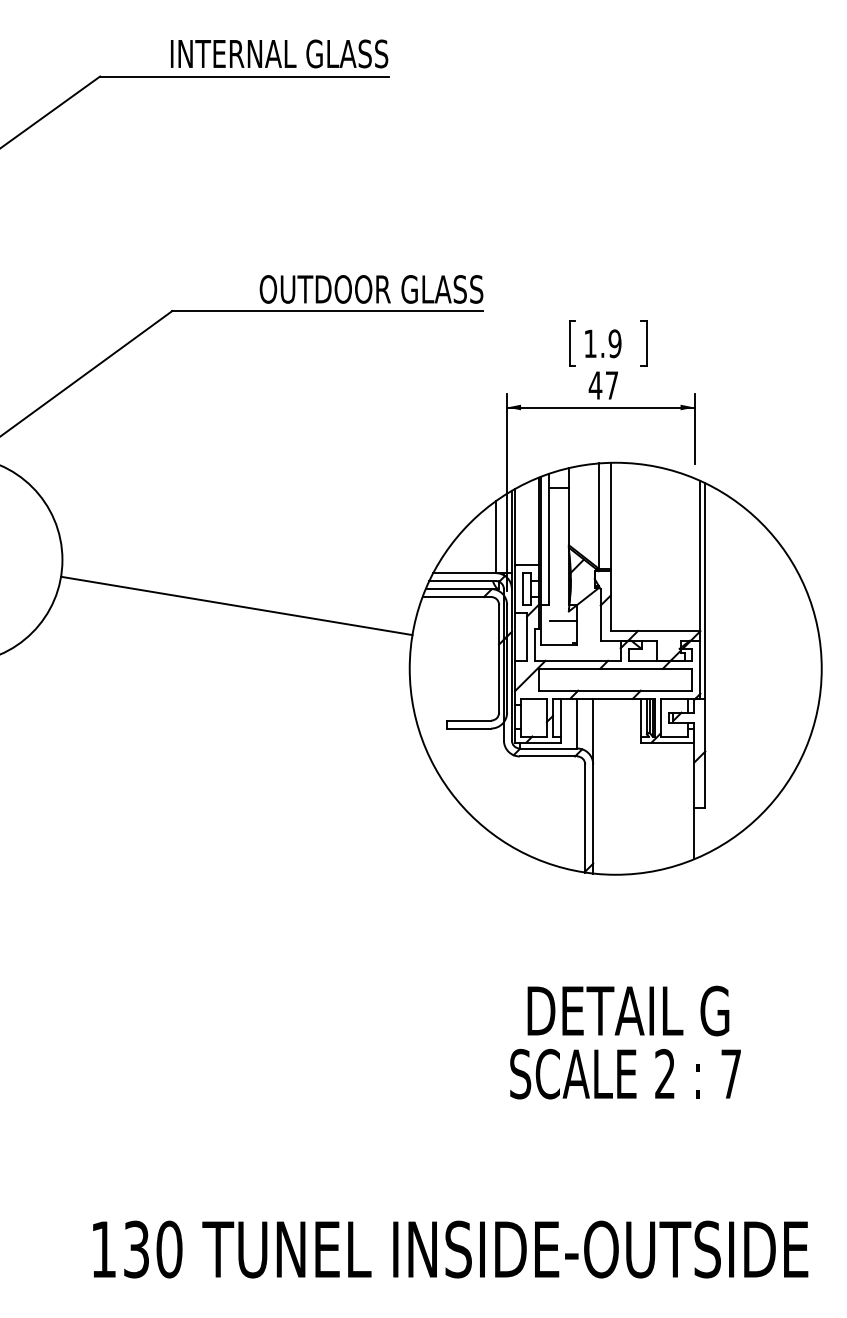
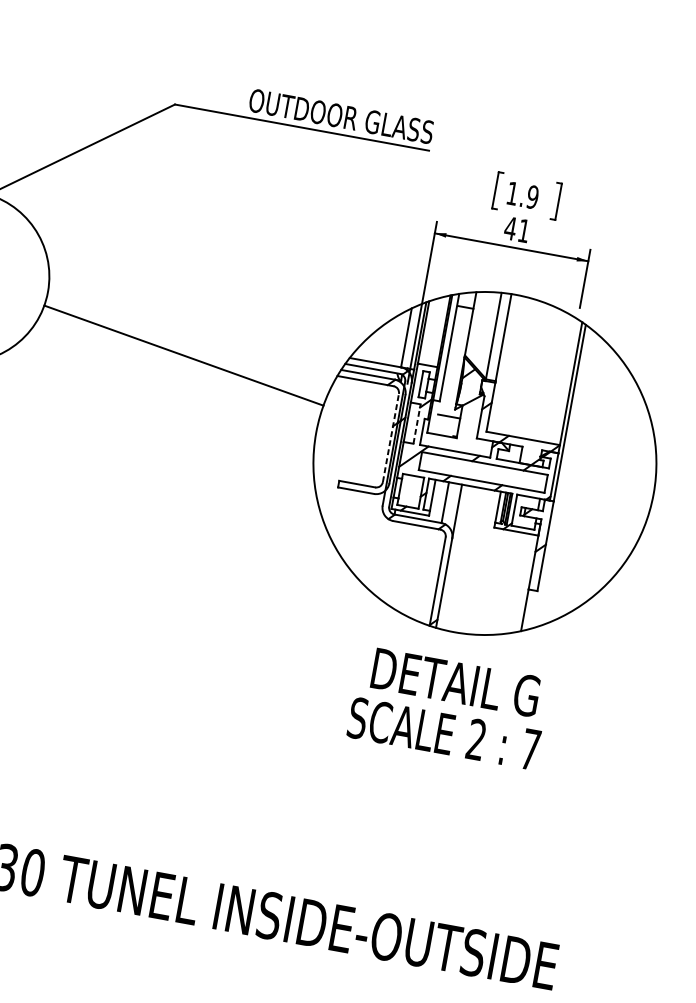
text: (612, 385) -> (524, 231), 47 -> 41
line: (527, 636) -> (417, 423), solid -> dashed
line: (499, 658) -> (391, 437), solid -> dashed
text: (625, 1042) -> (448, 707), moved

